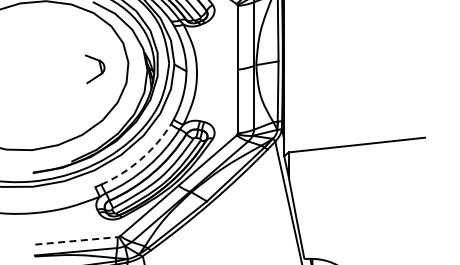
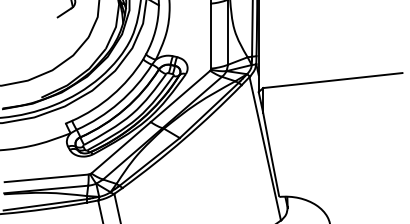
arc: (140, 159) -> (112, 95), dashed -> solid
line: (77, 240) -> (47, 177), dashed -> solid

